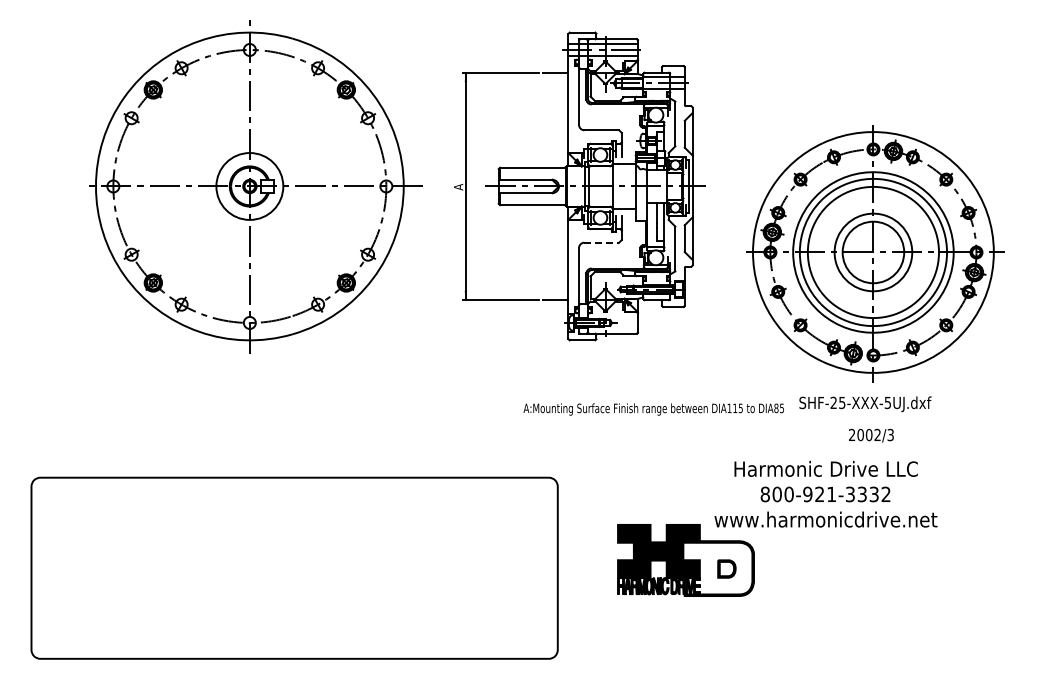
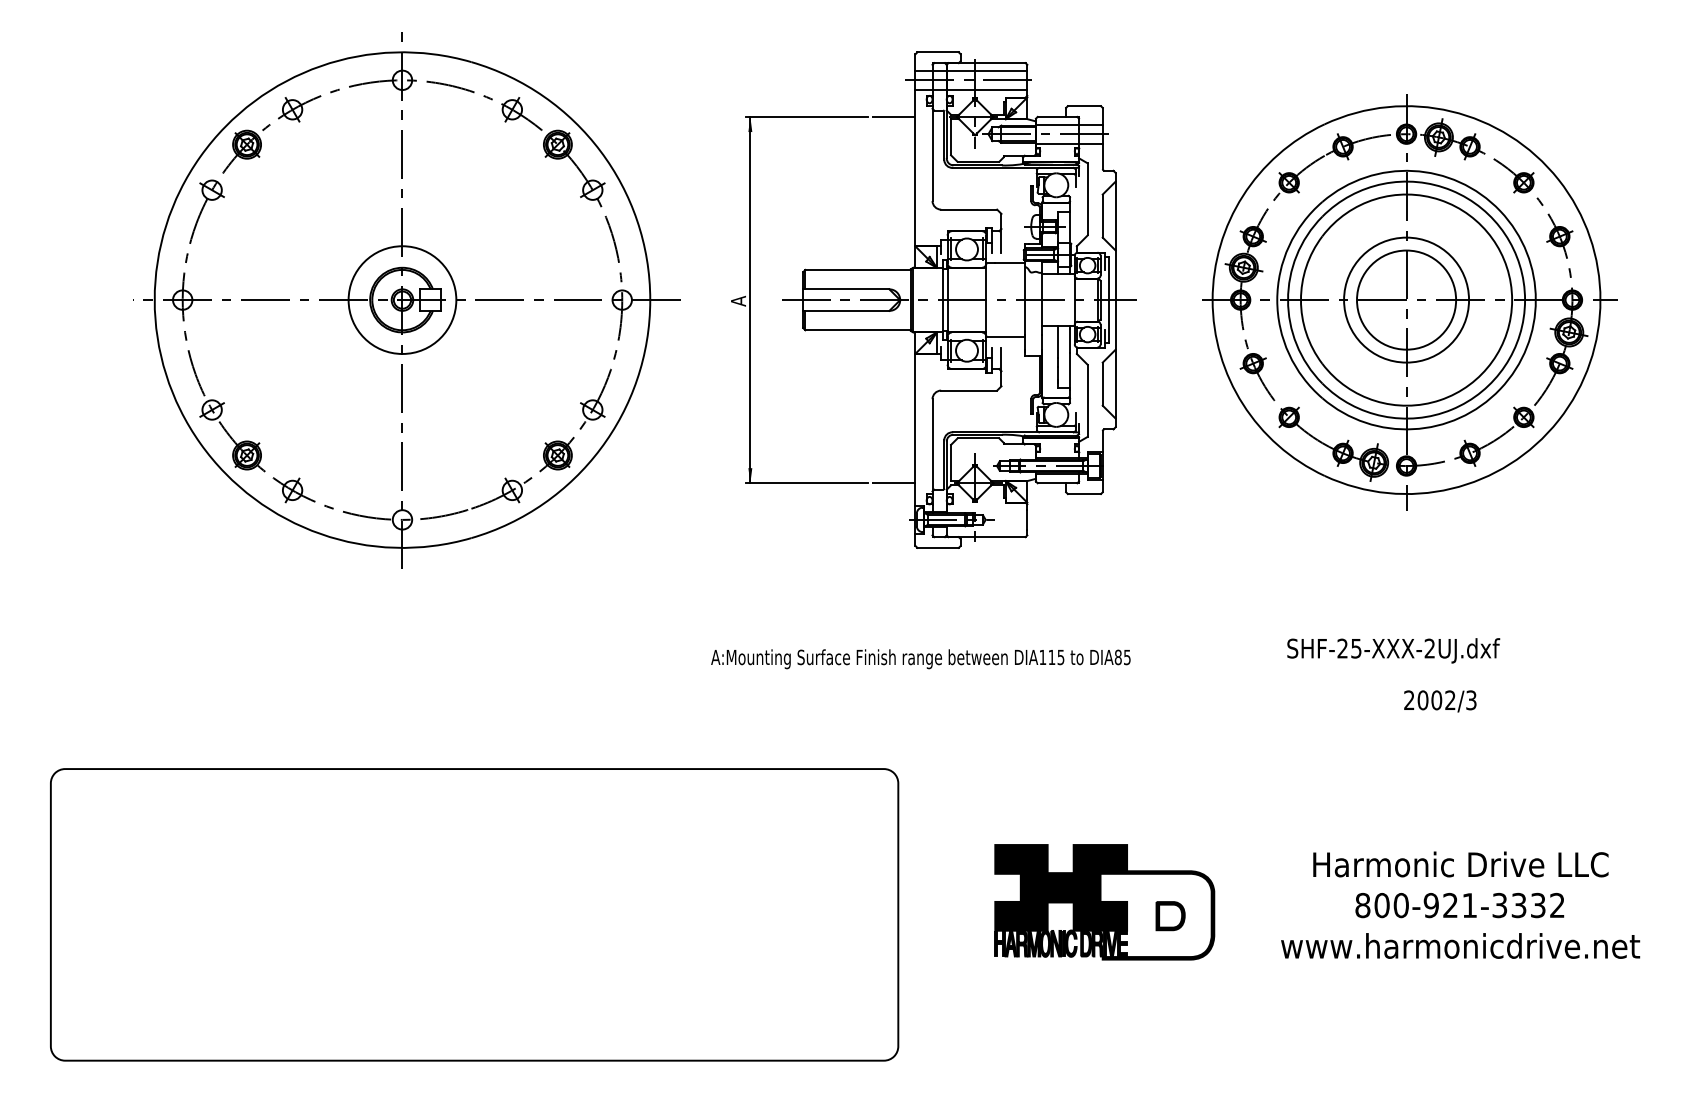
line: (602, 242) -> (970, 390), dashed -> solid
part: (875, 253) -> (1409, 301), moved
text: (887, 402) -> (1429, 647), SHF-25-XXX-5UJ.dxf -> SHF-25-XXX-2UJ.dxf
text: (653, 409) -> (920, 659), moved
text: (871, 435) -> (1440, 701), moved
part: (825, 494) -> (1459, 905), moved

